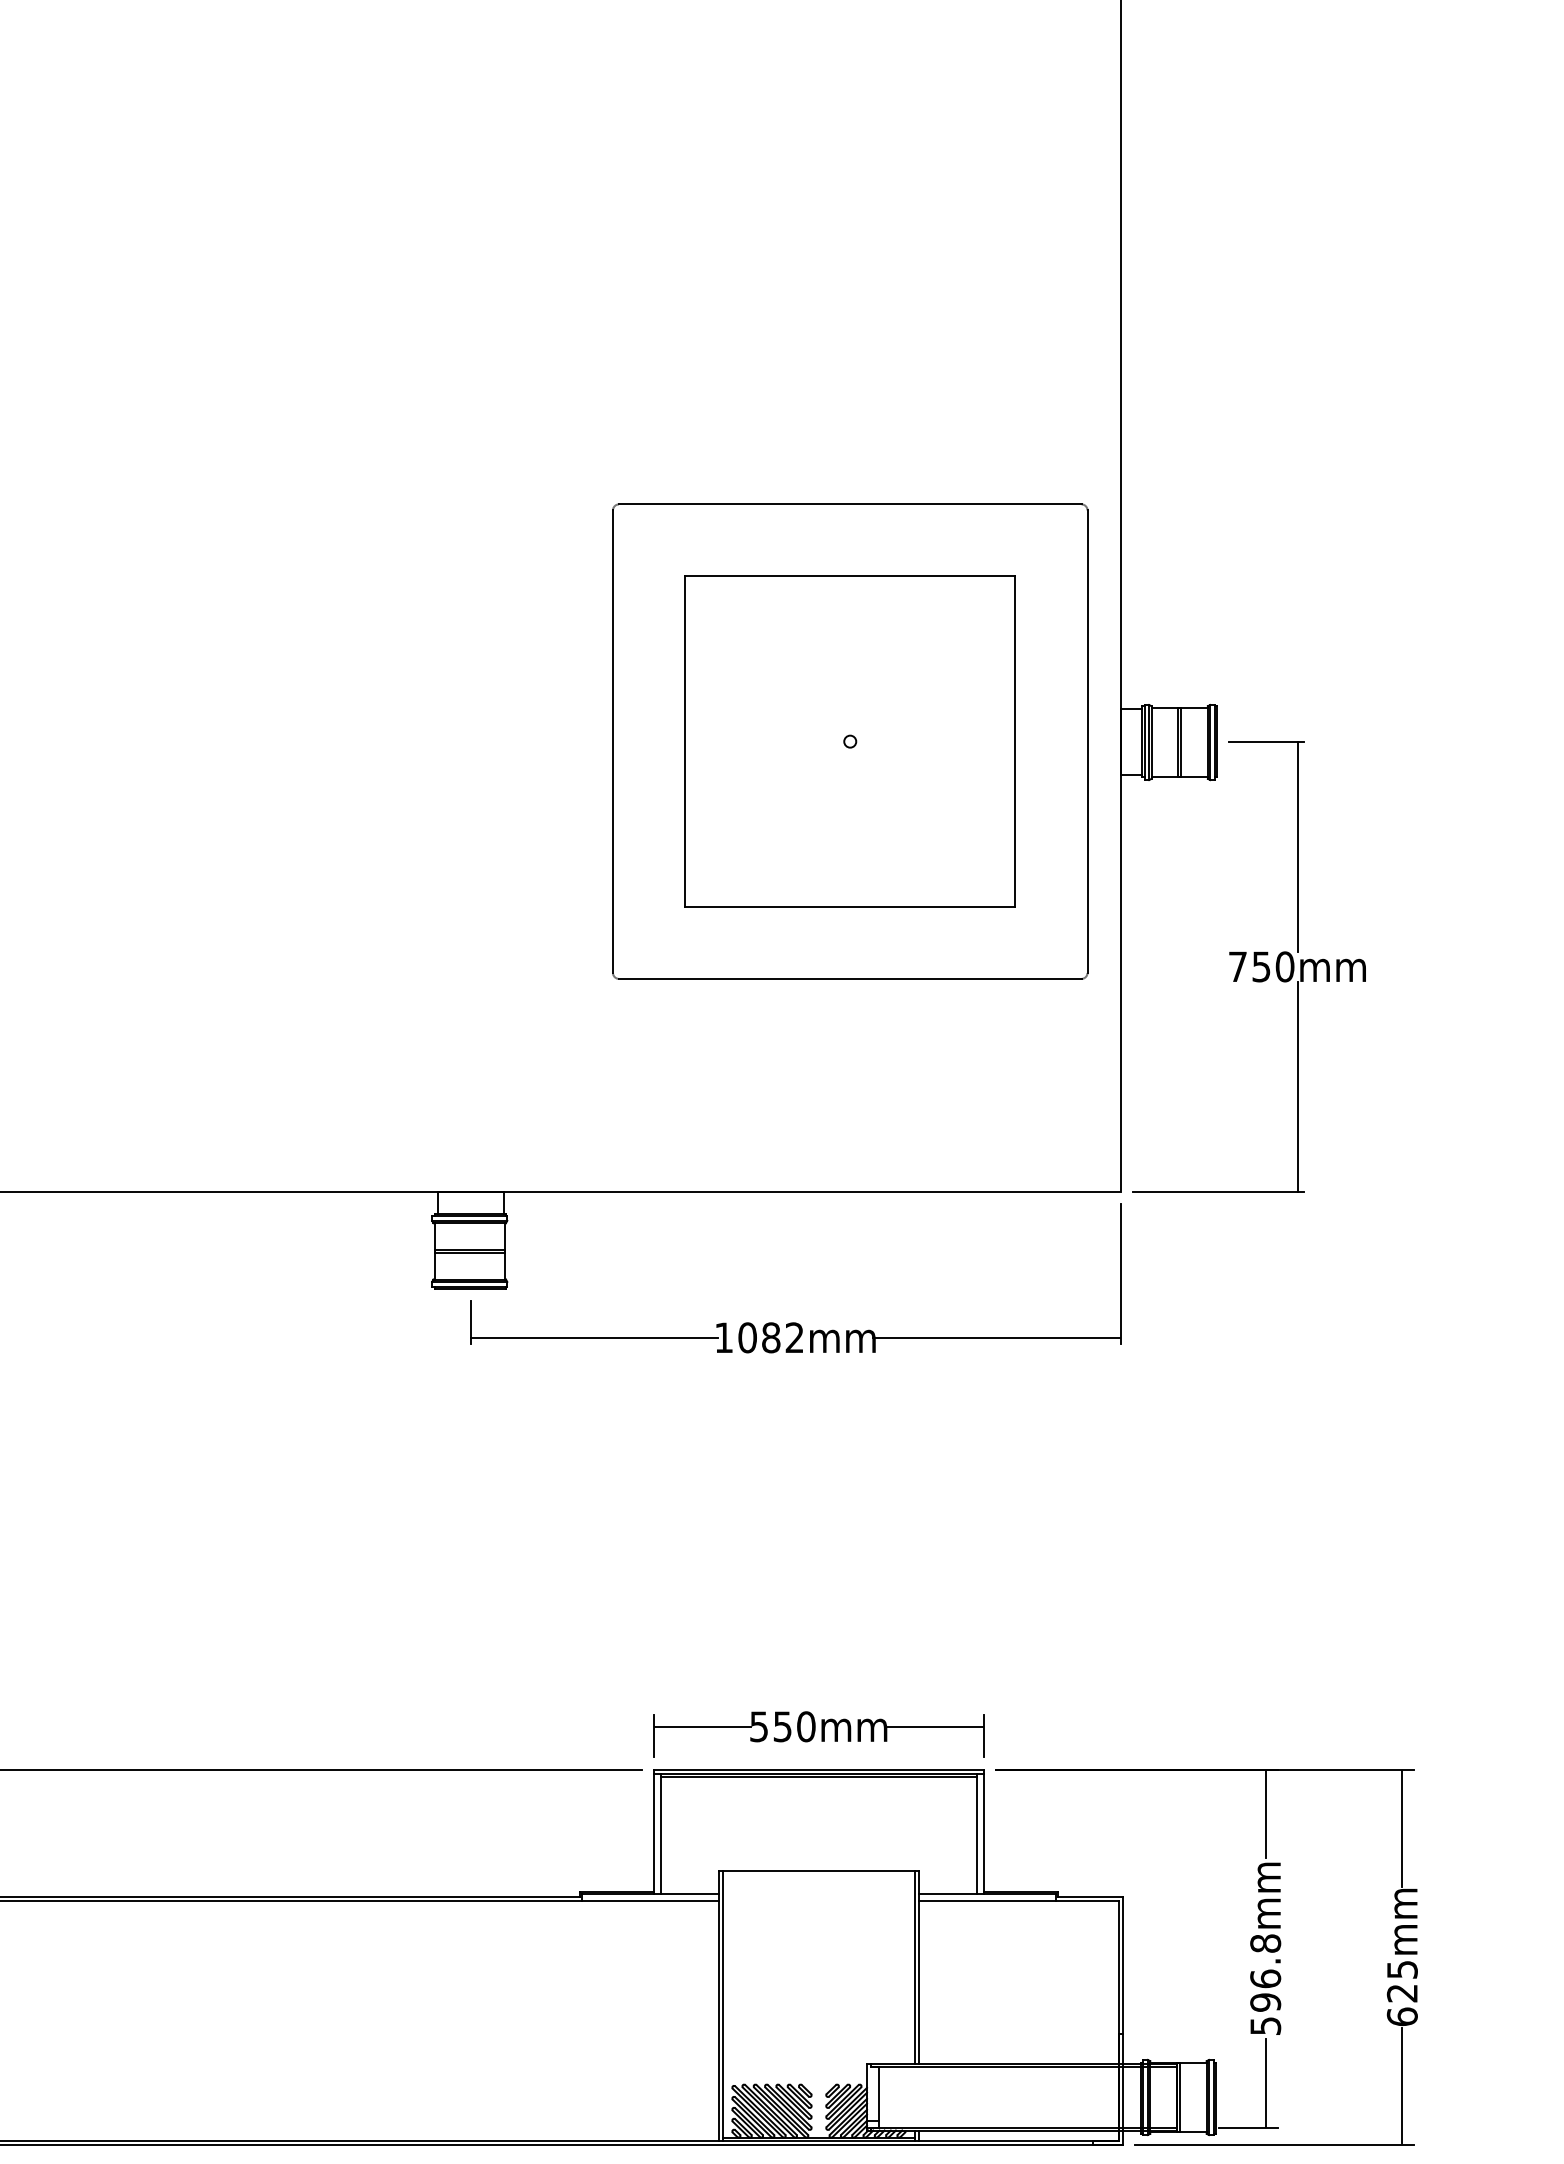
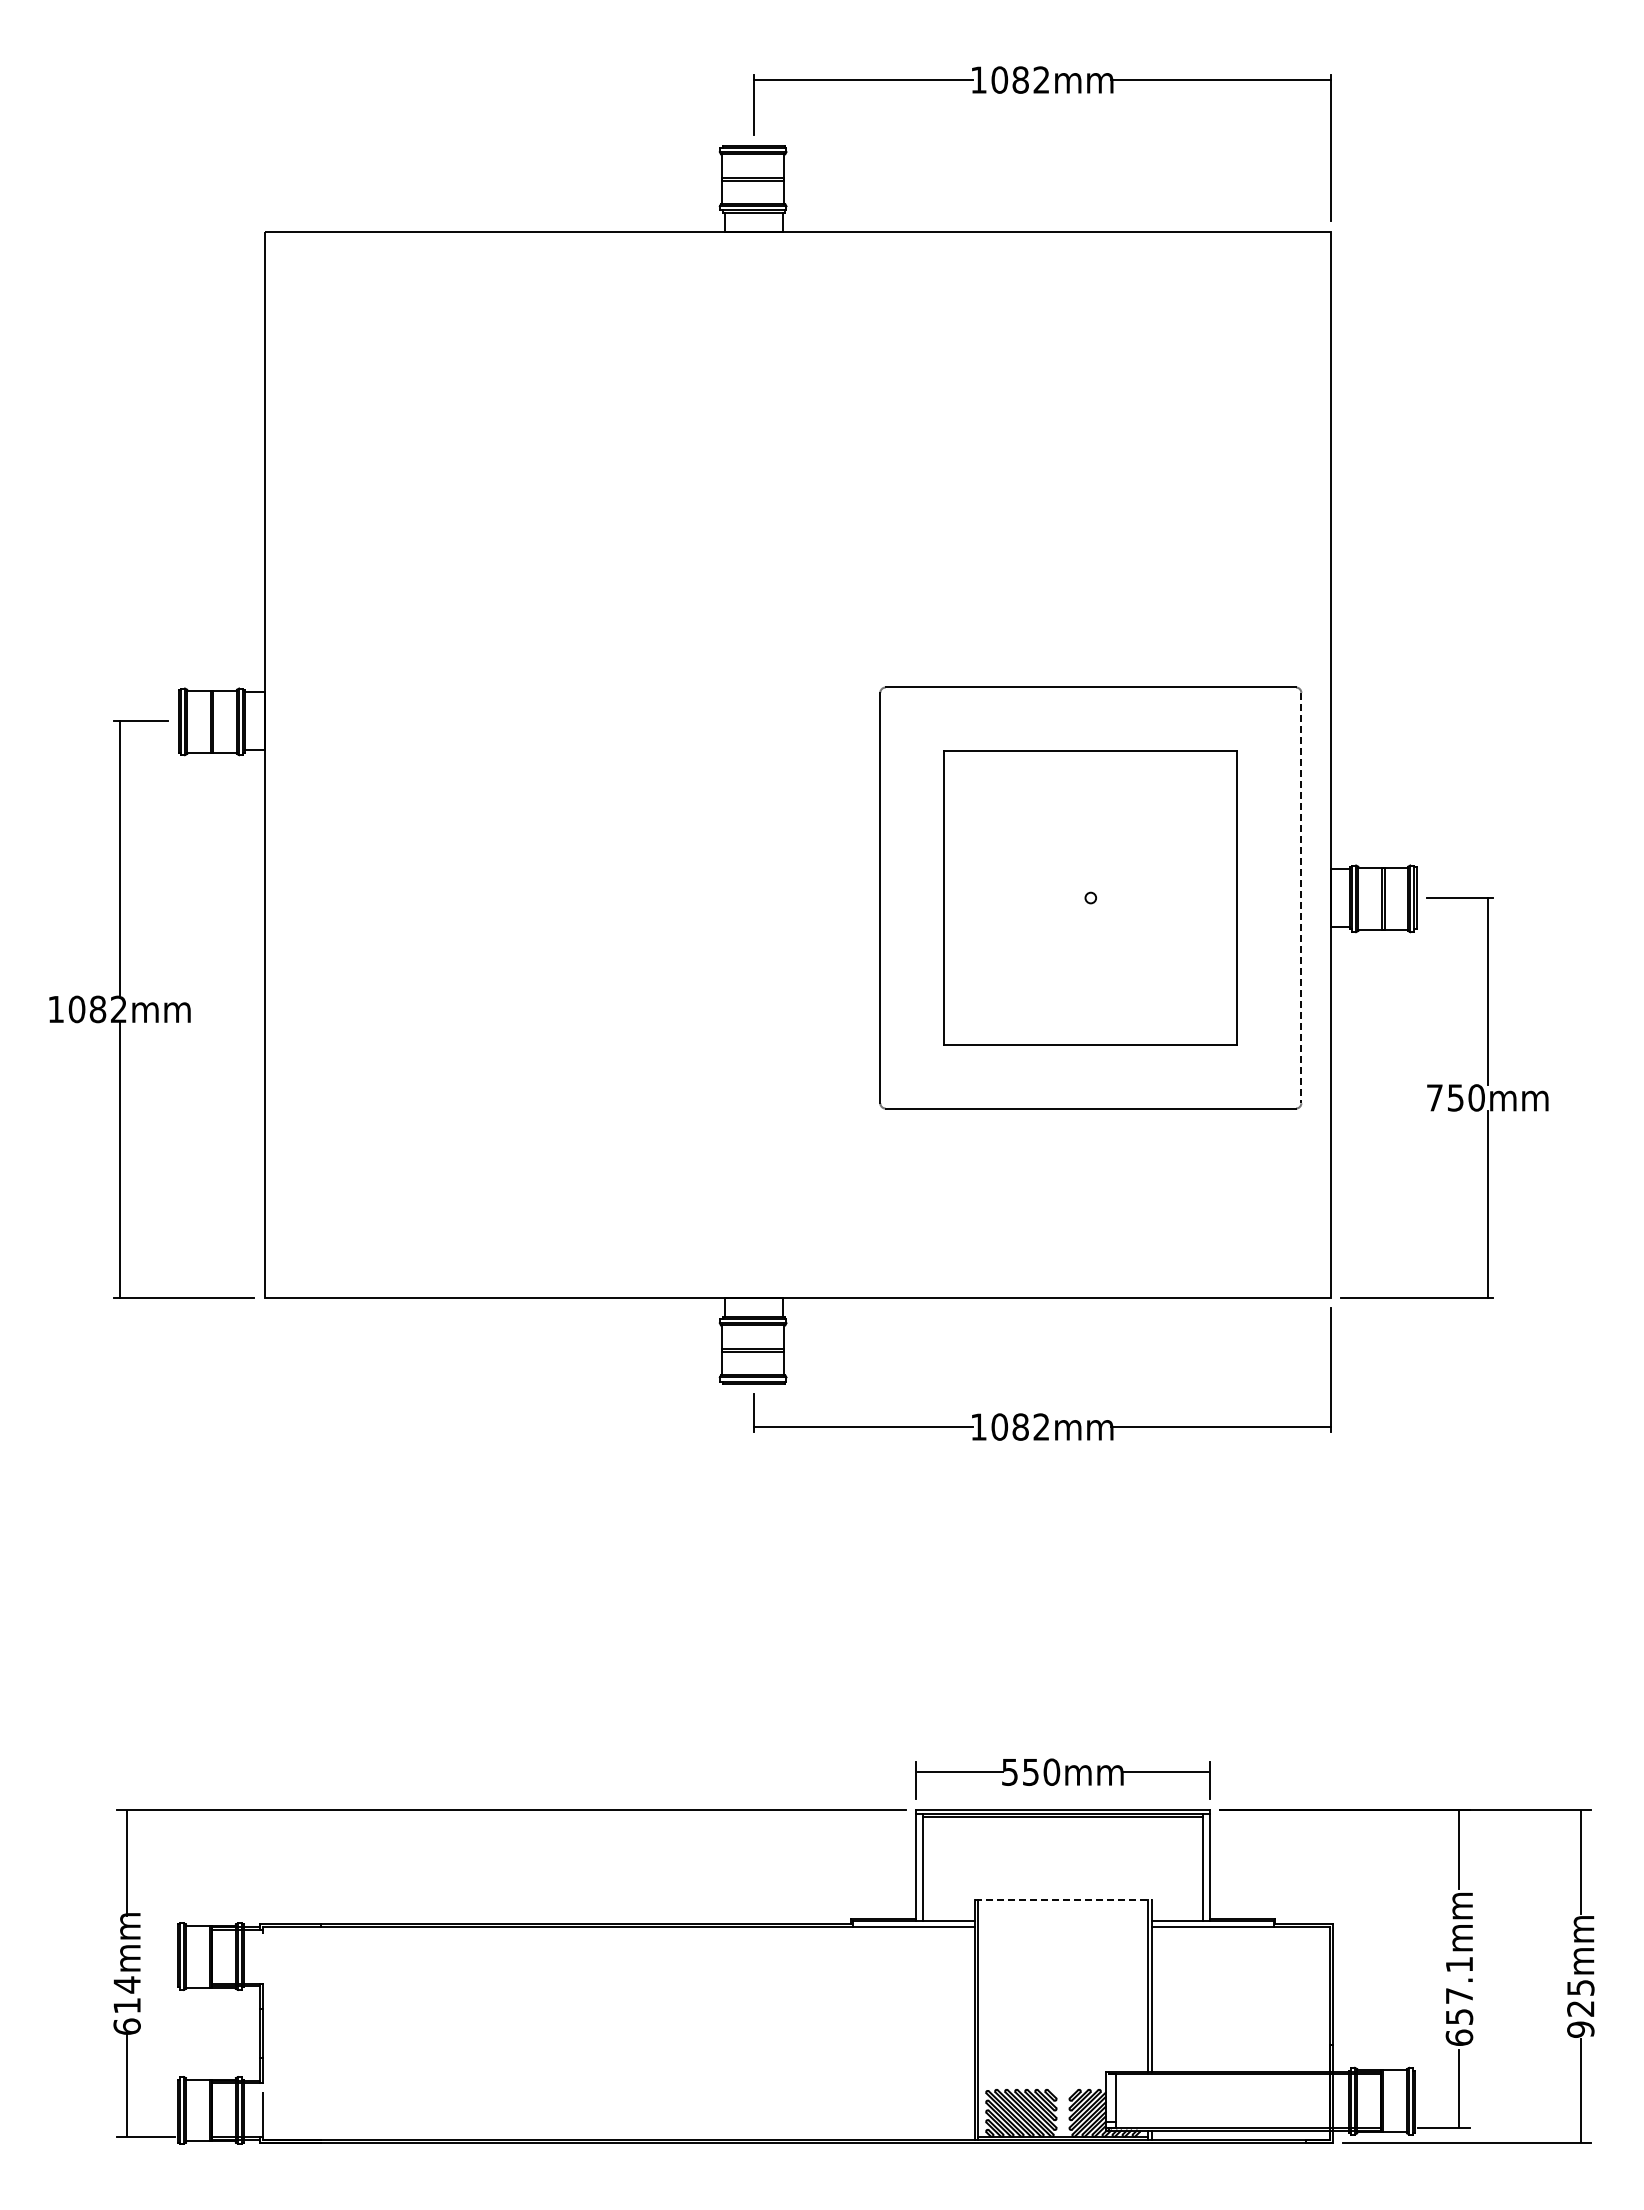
line: (1087, 742) -> (1301, 898), solid -> dashed
line: (819, 1871) -> (1063, 1900), solid -> dashed
text: (1265, 1984) -> (1459, 2000), 596.8mm -> 657.1mm
text: (1402, 2016) -> (1580, 2029), 625mm -> 925mm

